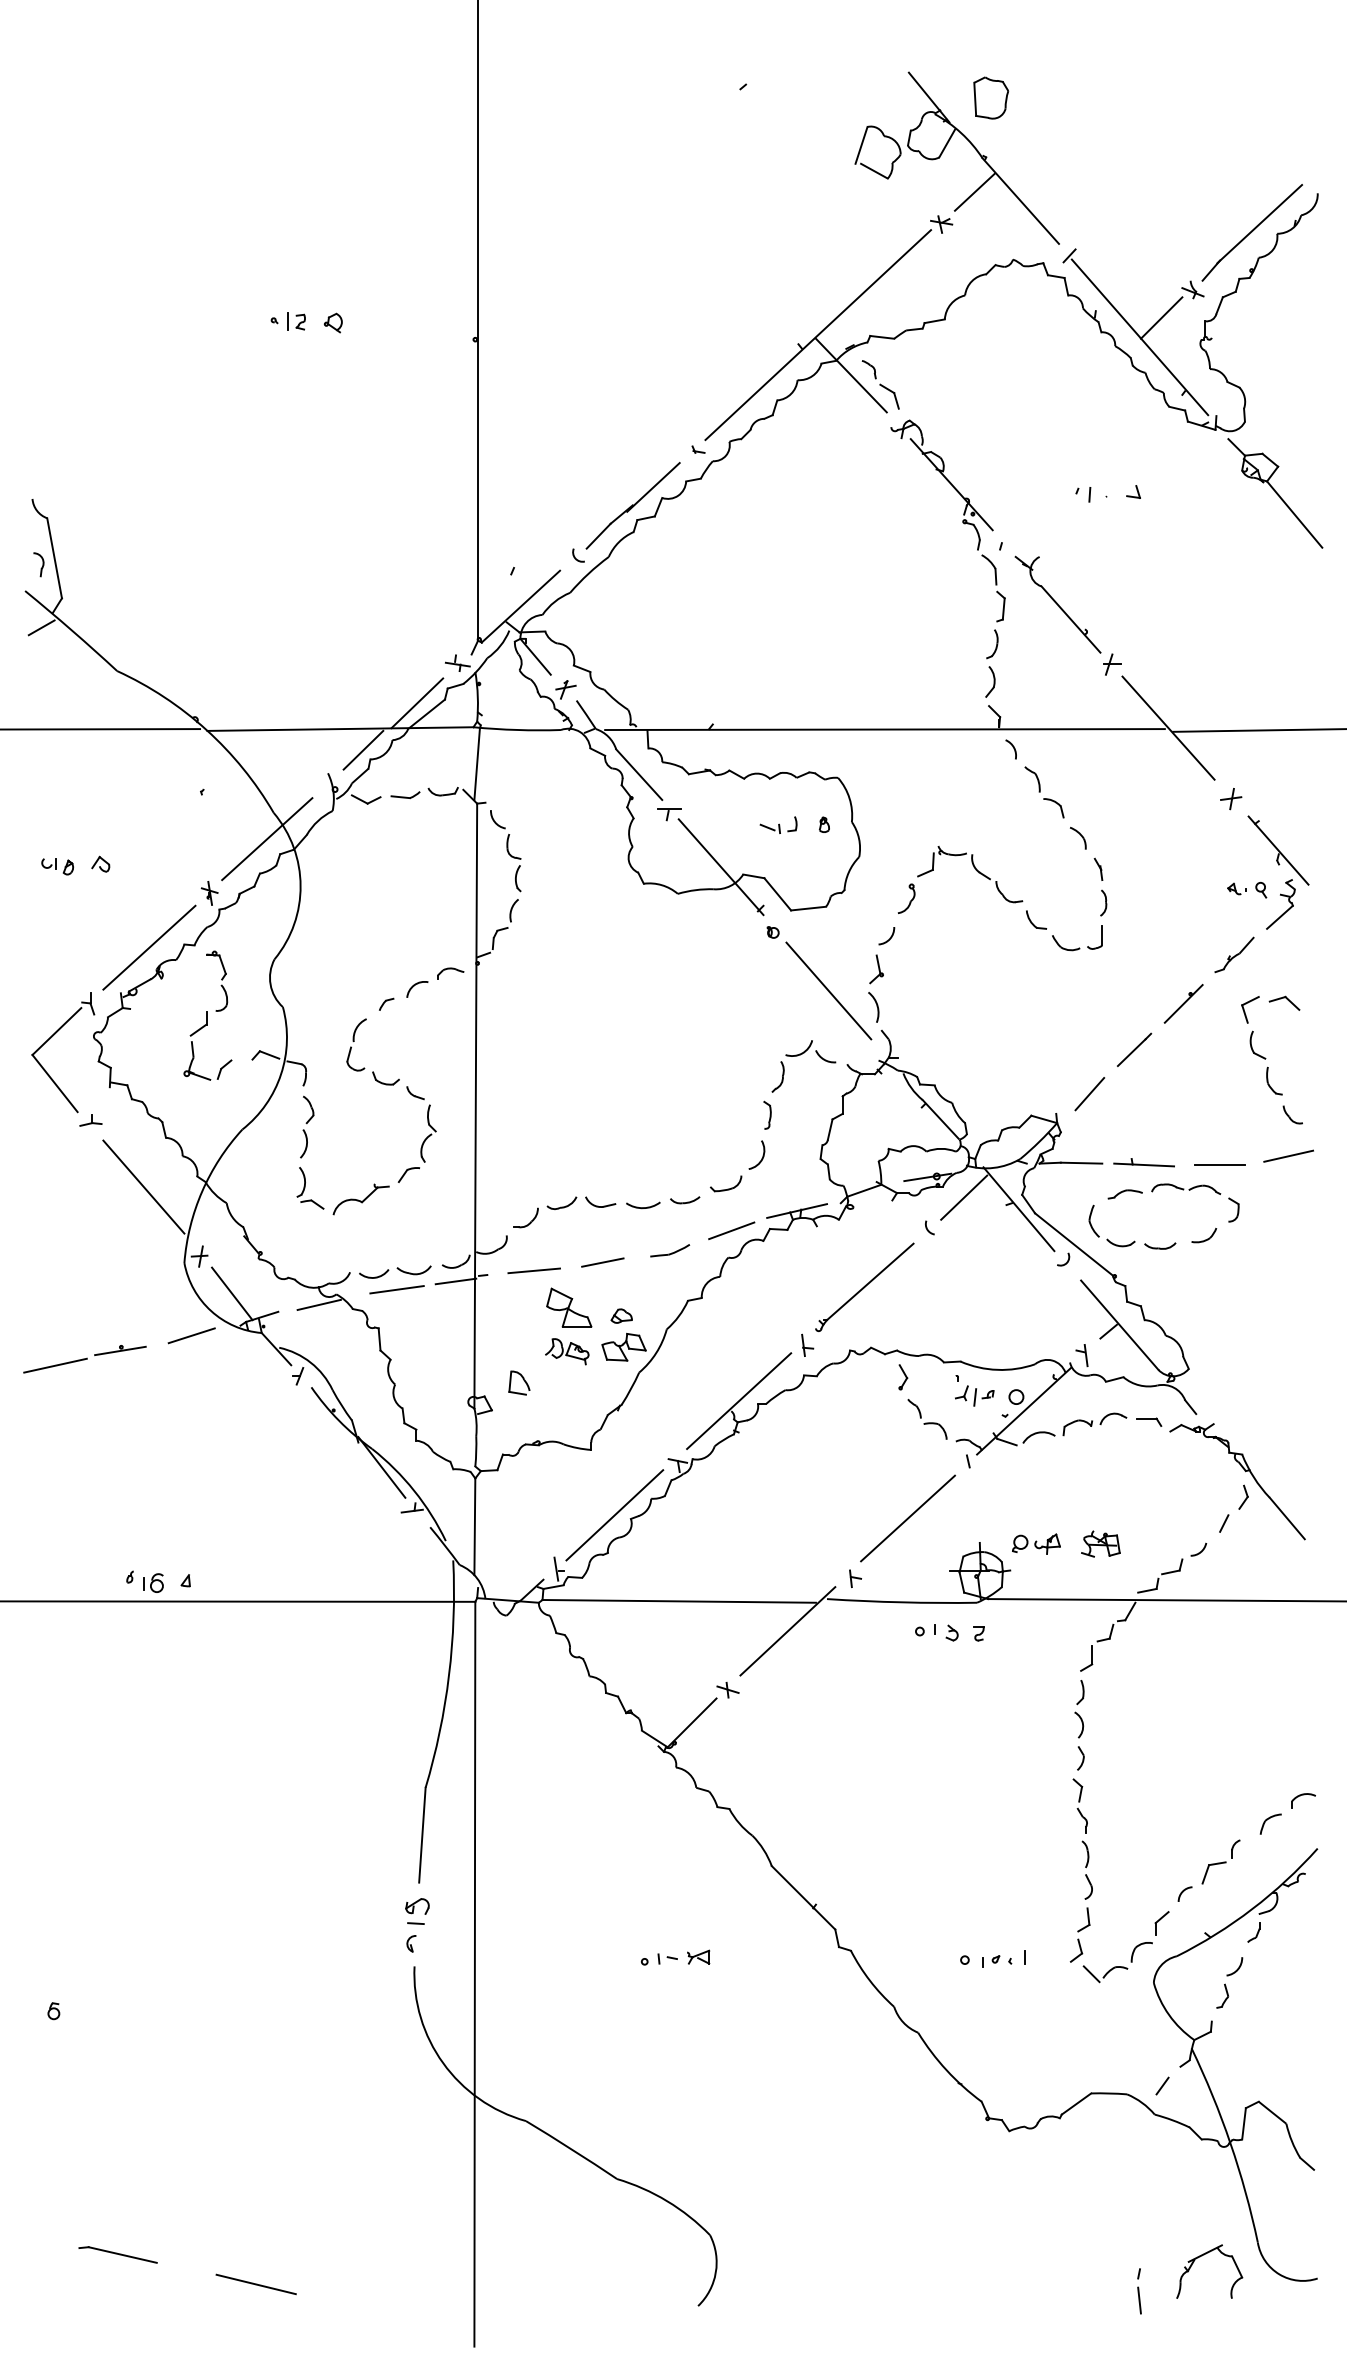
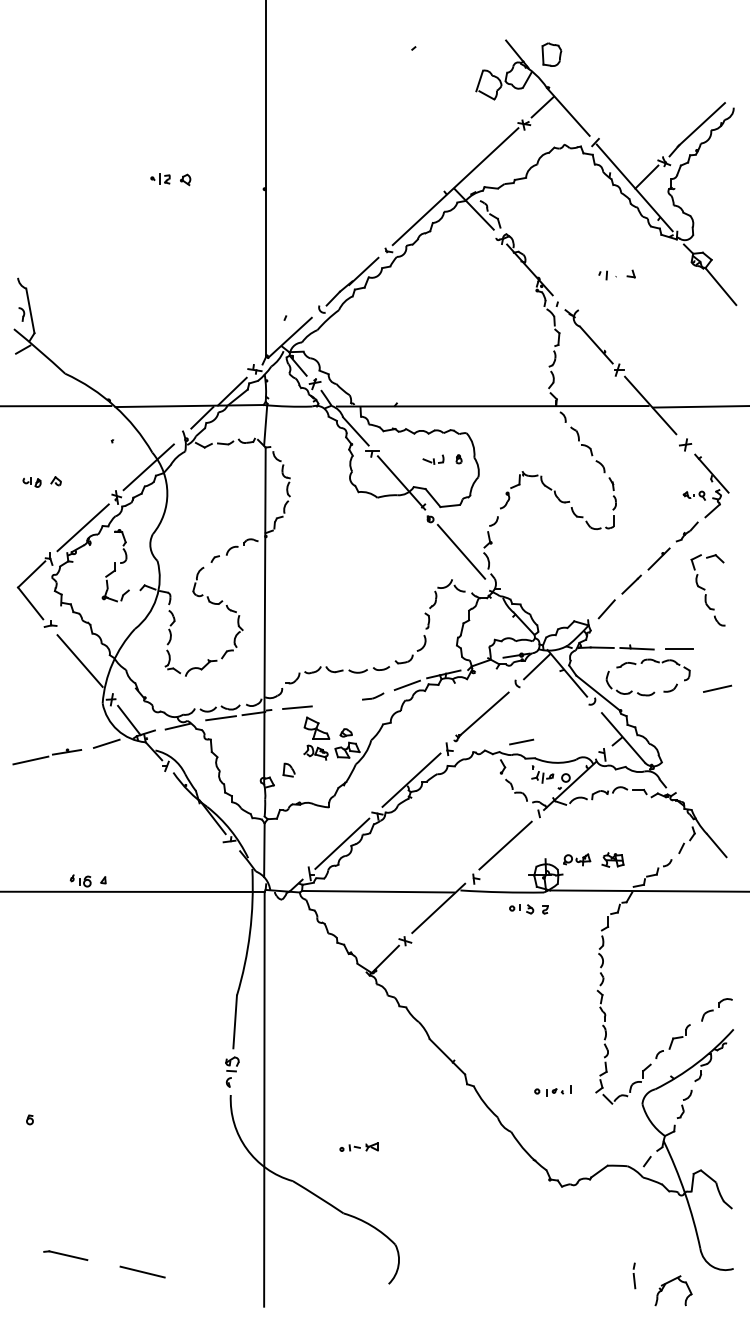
line: (1288, 1155) -> (717, 688), moved
line: (602, 1261) -> (521, 741), moved
part: (674, 1956) -> (358, 1146), moved
part: (1204, 2256) -> (670, 1282), moved

